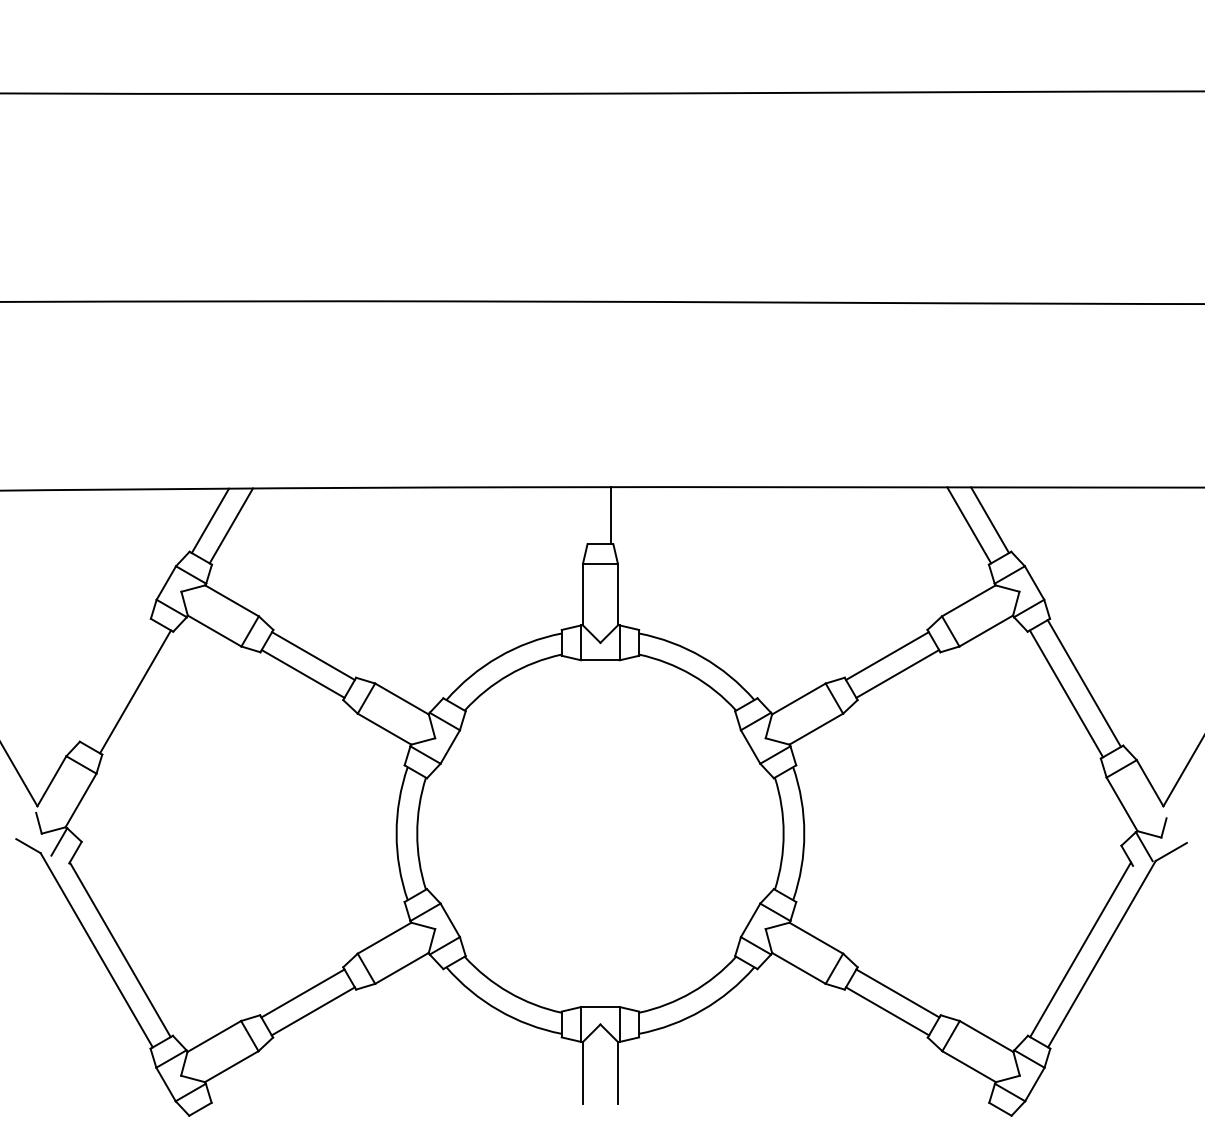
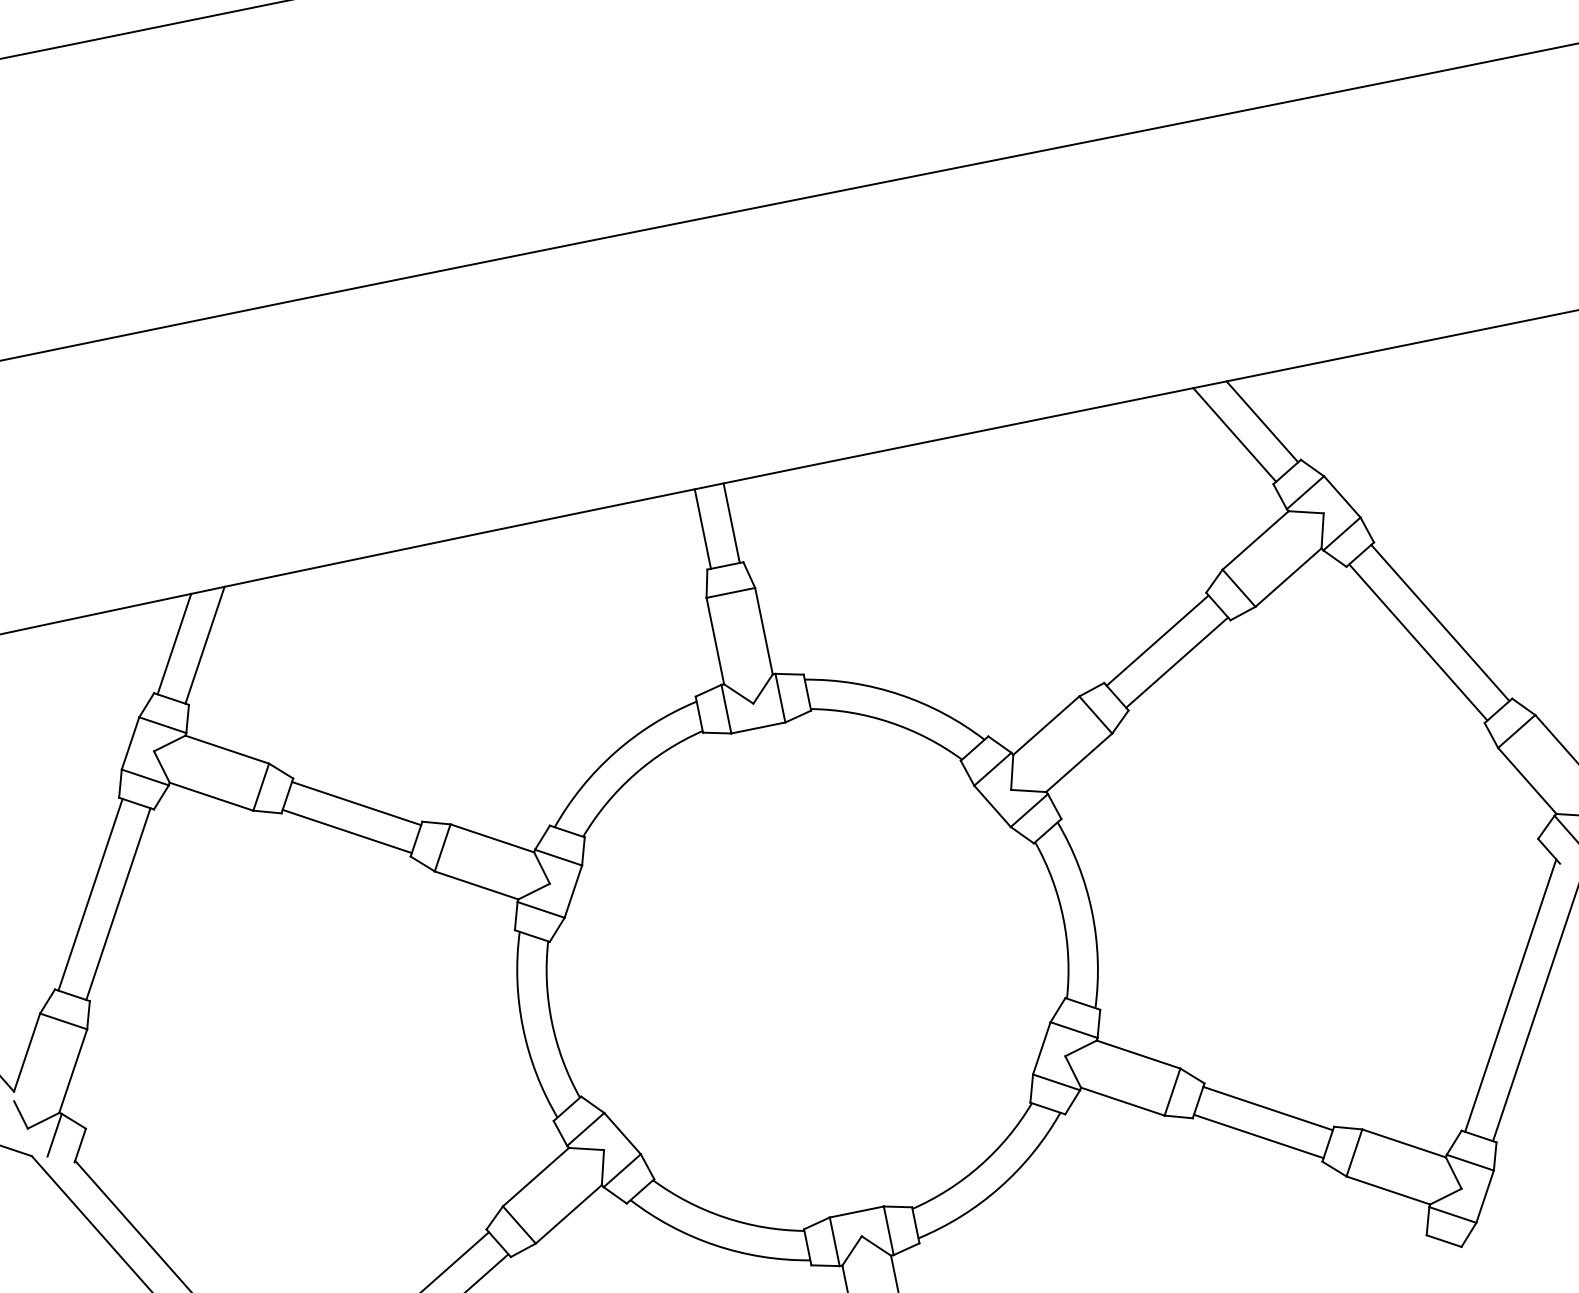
line: (590, 515) -> (703, 528), added
line: (117, 681) -> (90, 894), added

